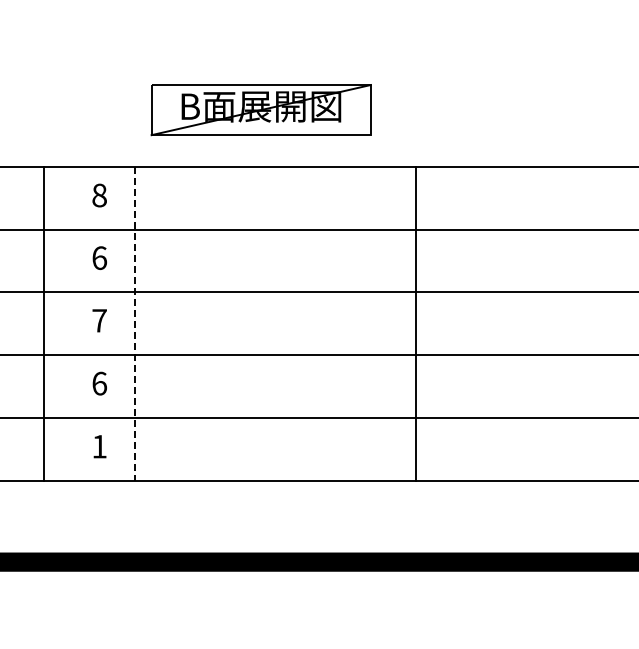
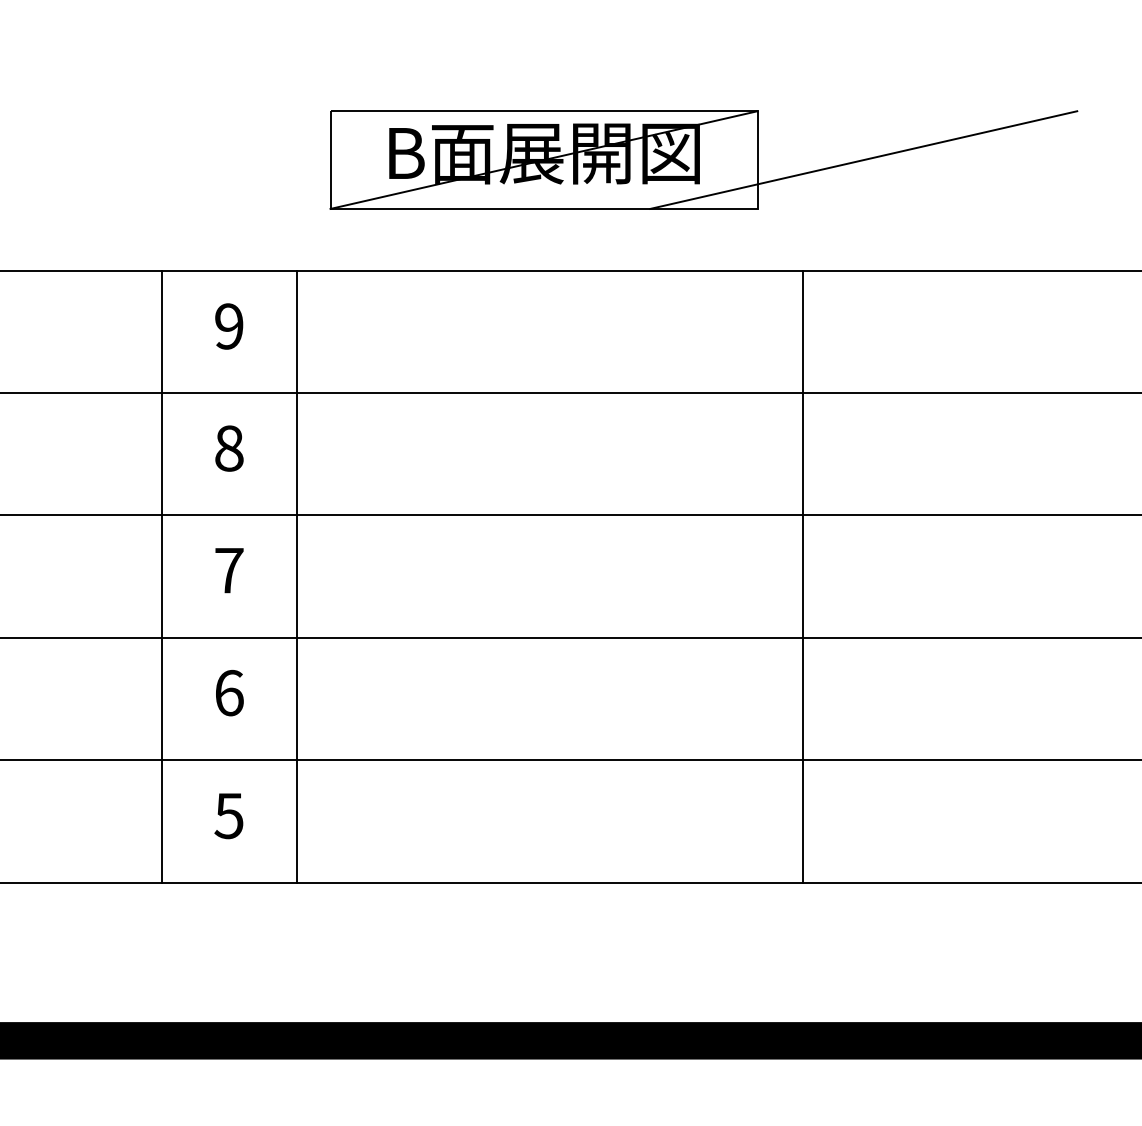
line: (424, 110) -> (862, 160), added
text: (99, 195) -> (229, 326), 8 -> 9
text: (99, 257) -> (229, 447), 6 -> 8
line: (43, 324) -> (160, 577), moved
line: (134, 324) -> (297, 577), dashed -> solid
line: (415, 324) -> (801, 577), moved
text: (99, 446) -> (229, 815), 1 -> 5

